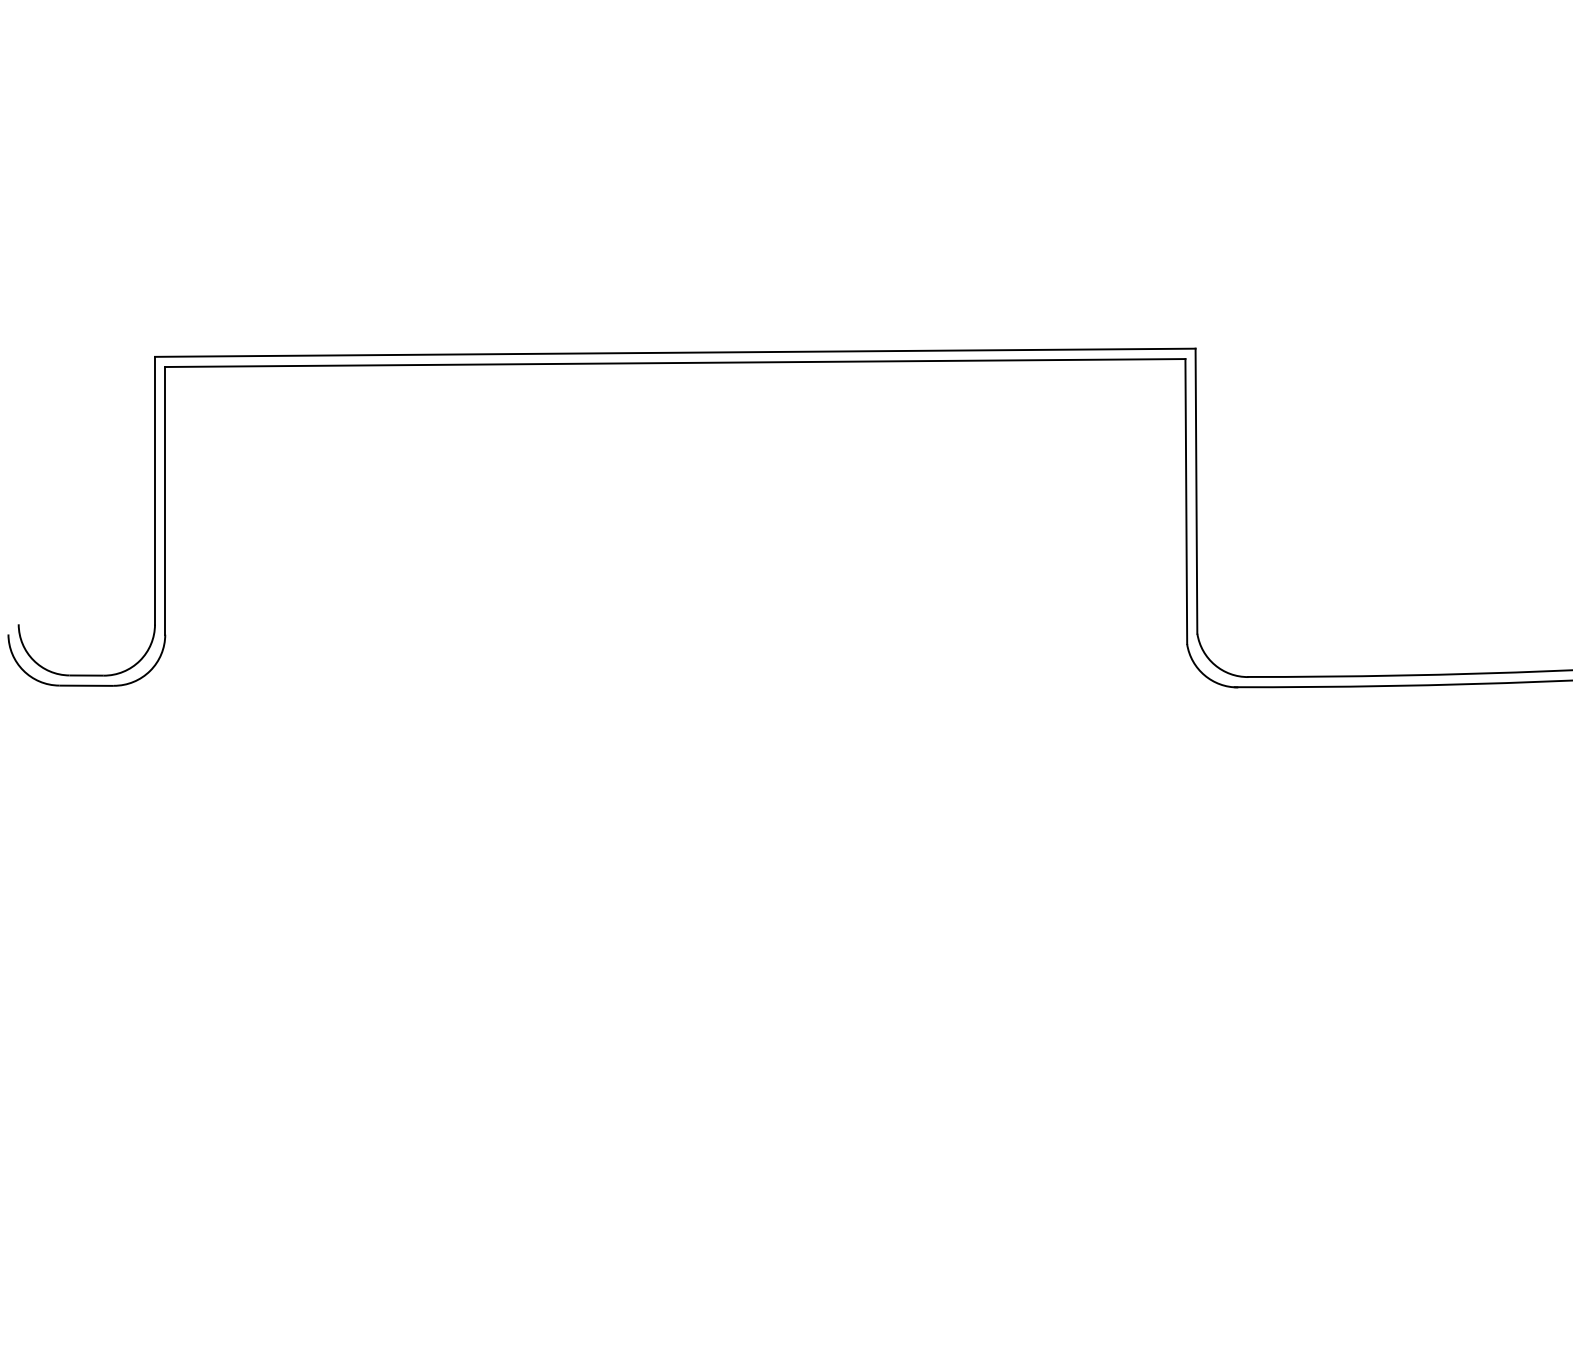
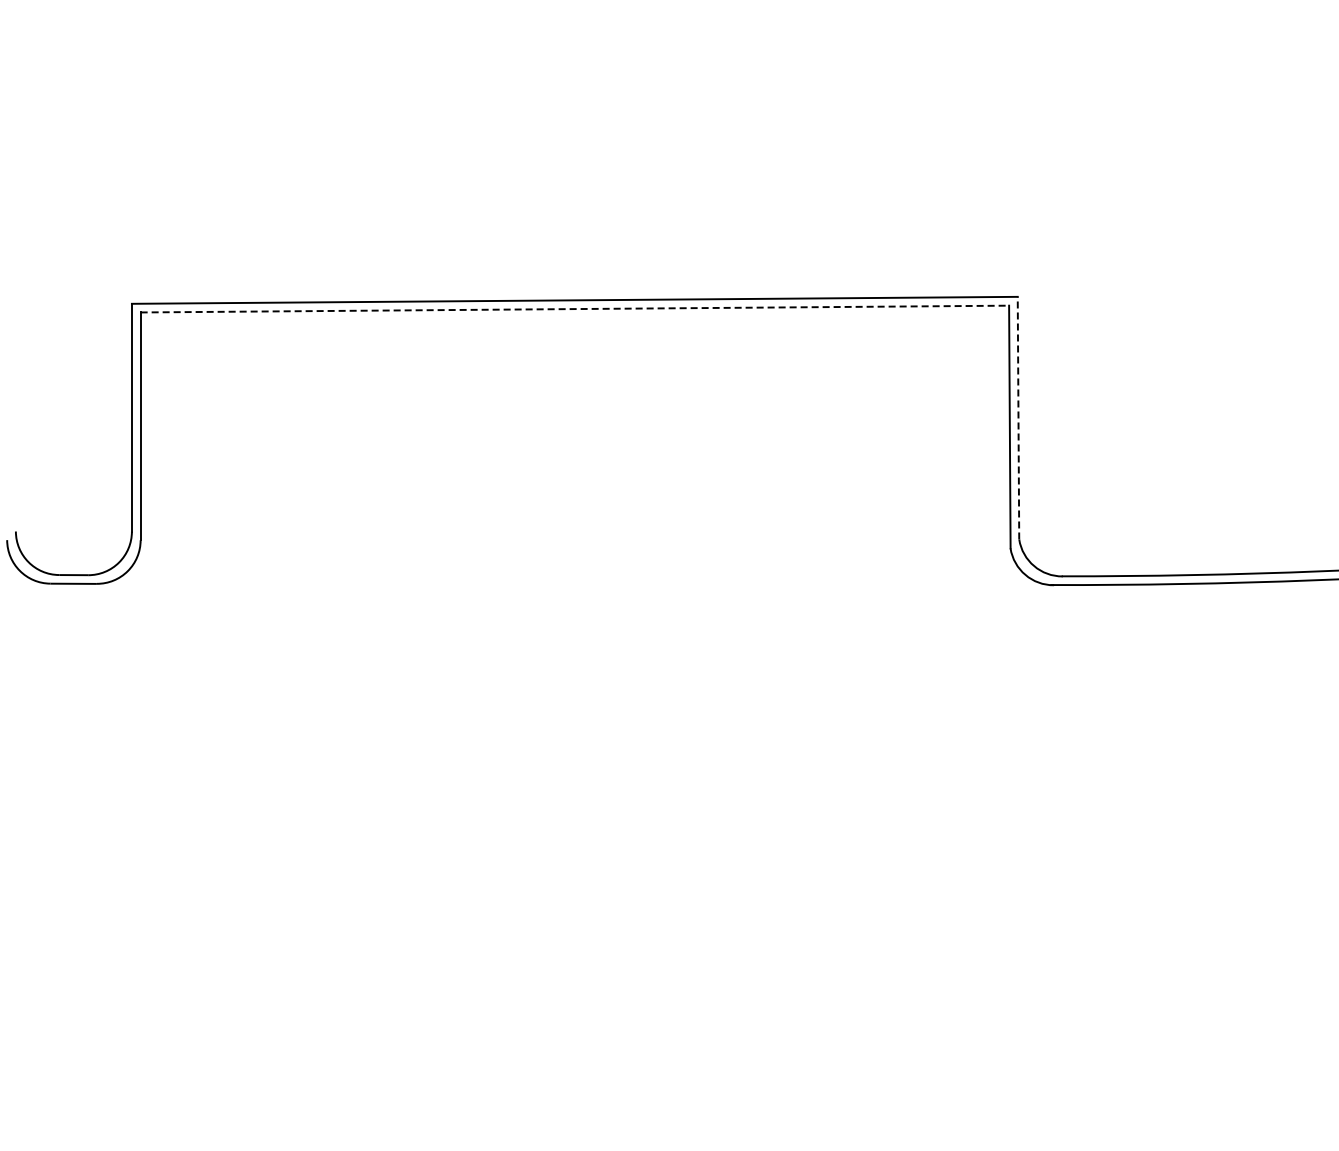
line: (676, 363) -> (575, 309), solid -> dashed
line: (1196, 490) -> (1018, 417), solid -> dashed

